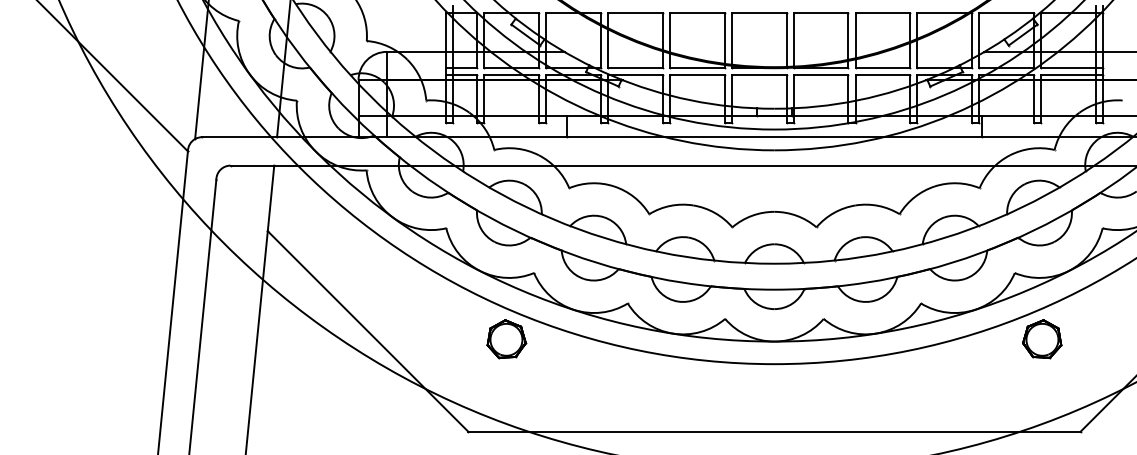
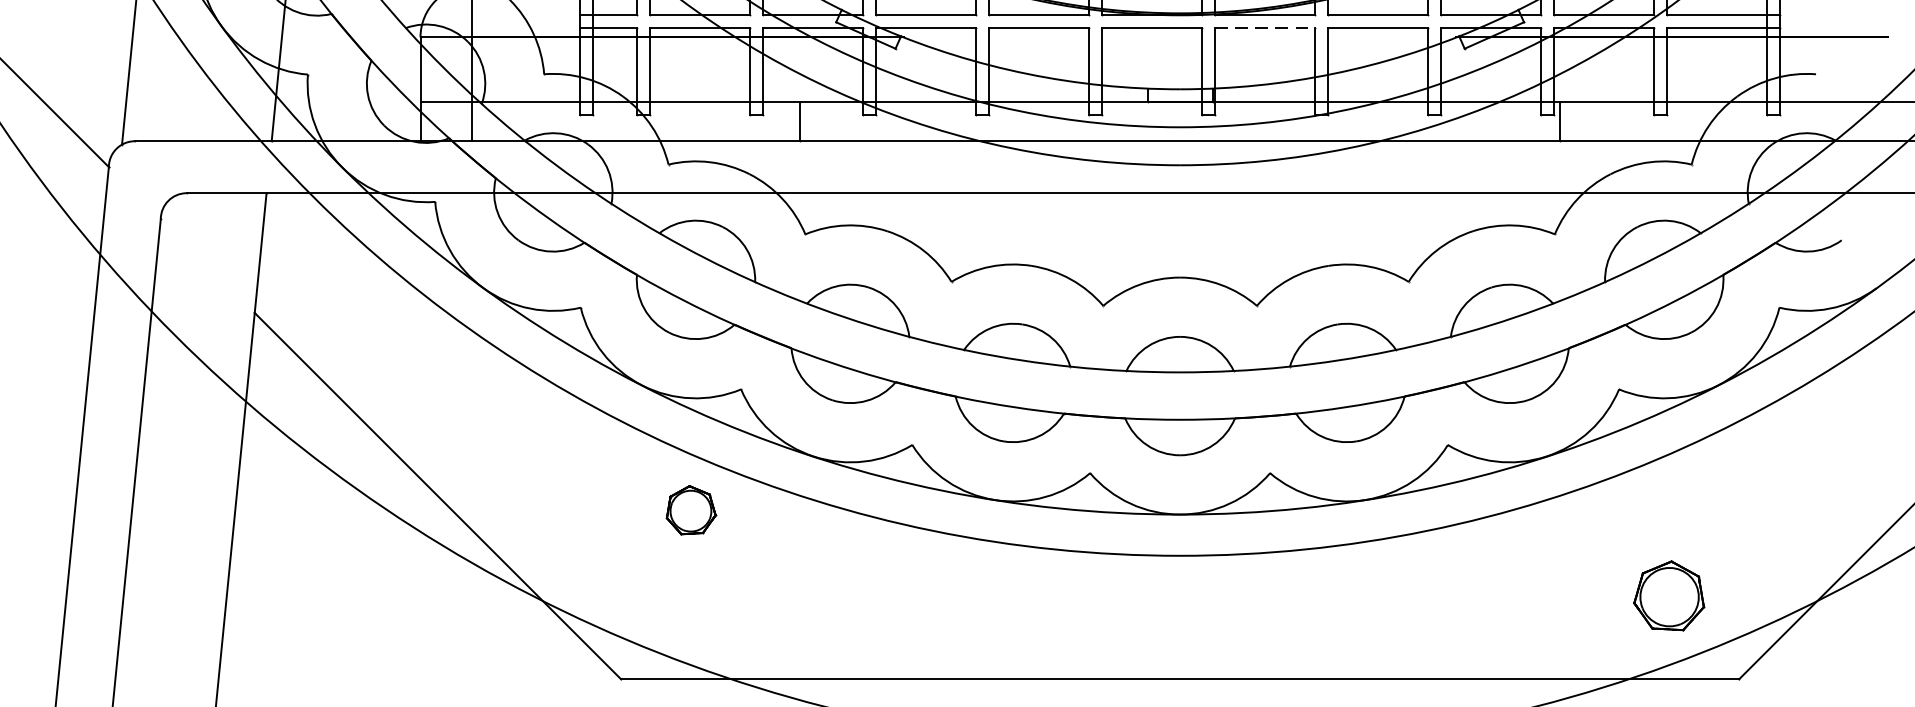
line: (821, 75) -> (1266, 28), solid -> dashed
part: (506, 339) -> (690, 510), size x0.7
part: (1042, 339) -> (1669, 596), moved

